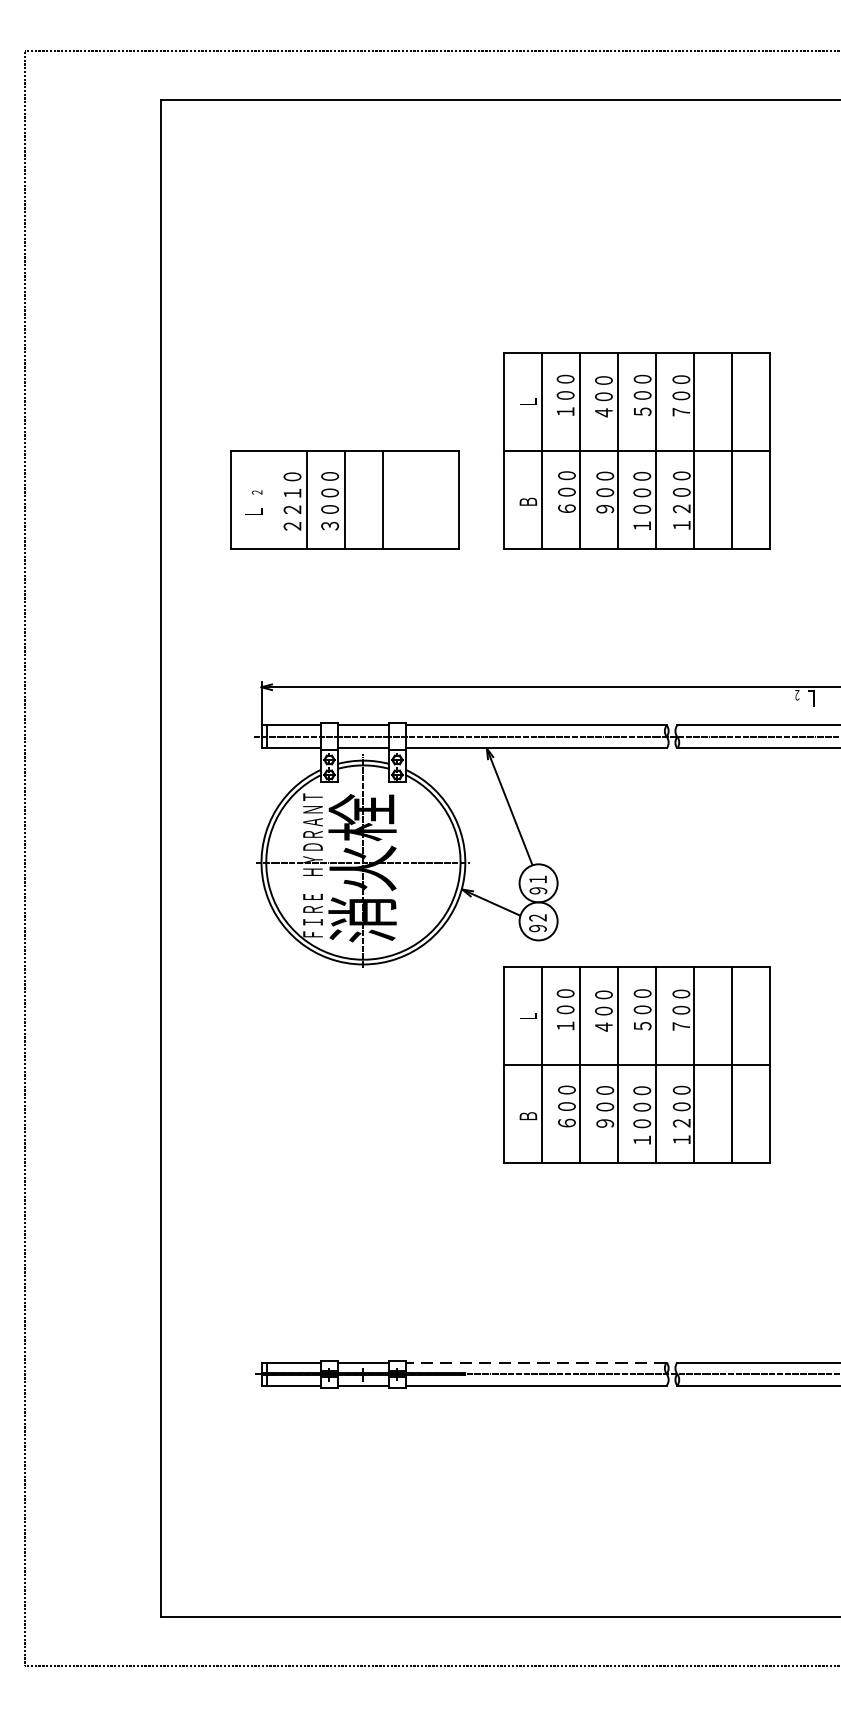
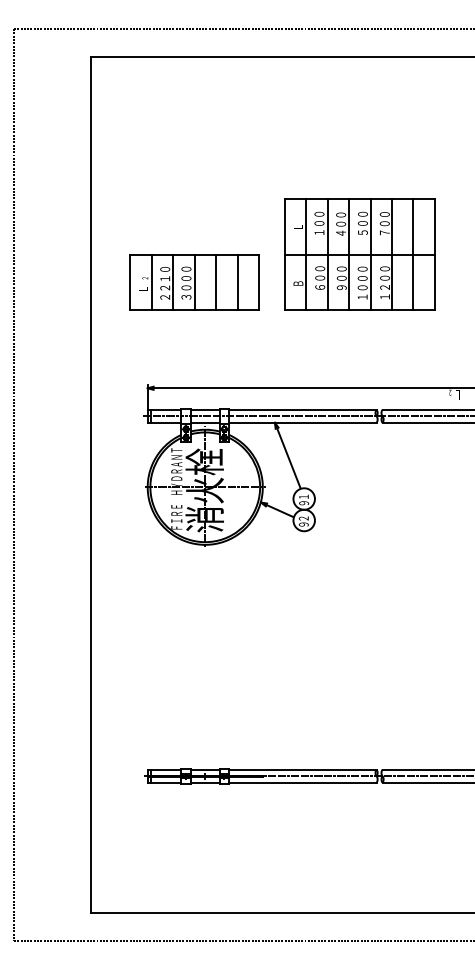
line: (268, 499) -> (151, 282), added
line: (420, 499) -> (237, 282), added
part: (636, 1064) -> (359, 601), removed
line: (535, 1362) -> (302, 769), dashed -> solid

